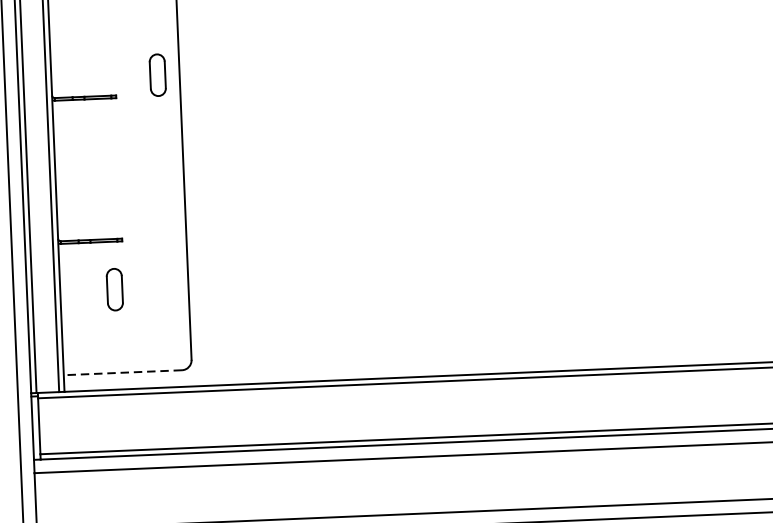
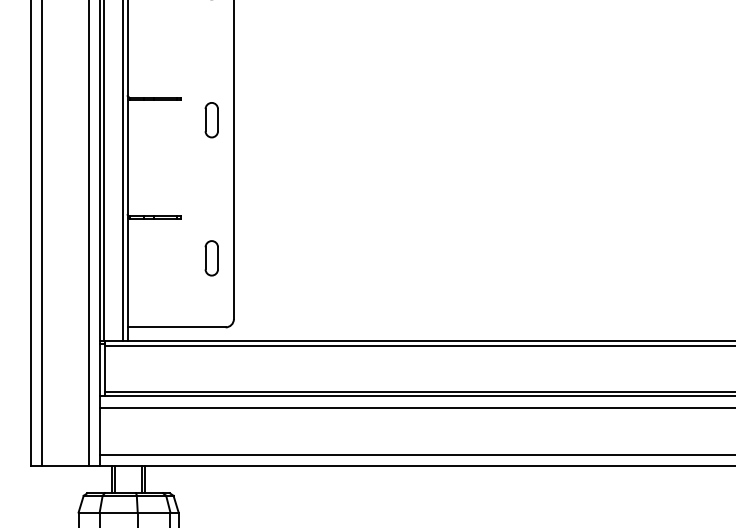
part: (157, 75) -> (211, 120), moved
part: (114, 289) -> (211, 258), moved
line: (122, 372) -> (176, 327), dashed -> solid

